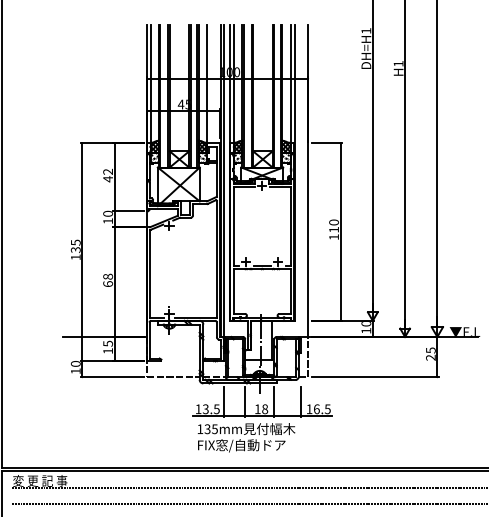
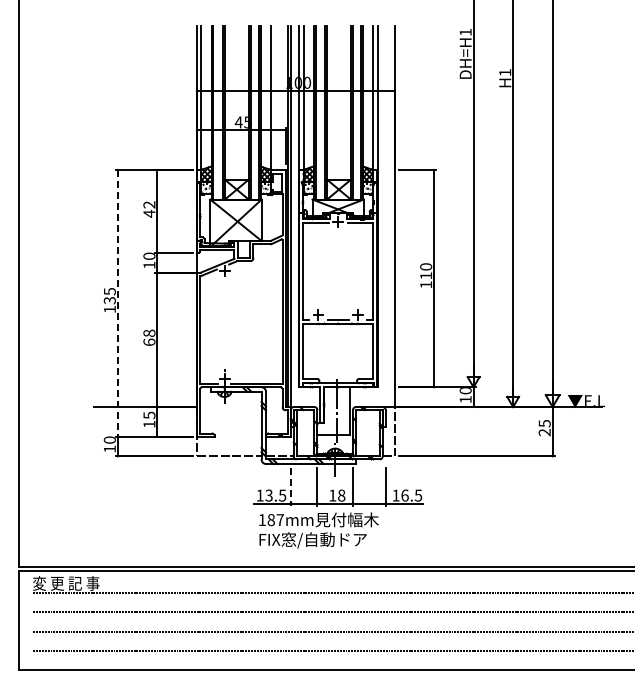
line: (82, 252) -> (117, 303), solid -> dashed
line: (223, 401) -> (290, 486), solid -> dashed
text: (211, 429) -> (275, 520), 135mm -> 187mm

